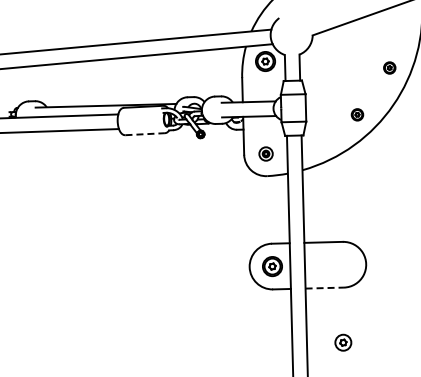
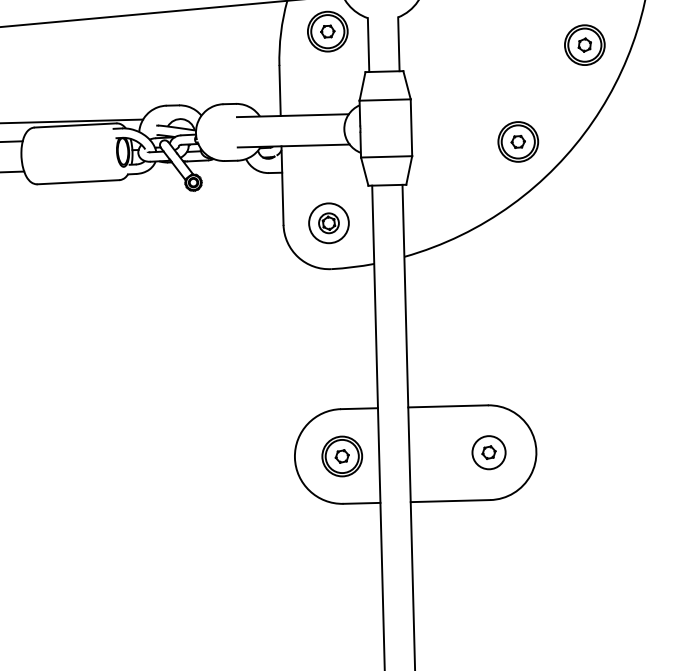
part: (389, 67) -> (584, 44), size x1.67
part: (357, 114) -> (518, 141), size x1.67
line: (145, 134) -> (79, 182), dashed -> solid
part: (265, 153) -> (327, 222), size x1.43
line: (325, 288) -> (452, 501), dashed -> solid
part: (343, 342) -> (489, 452), moved

